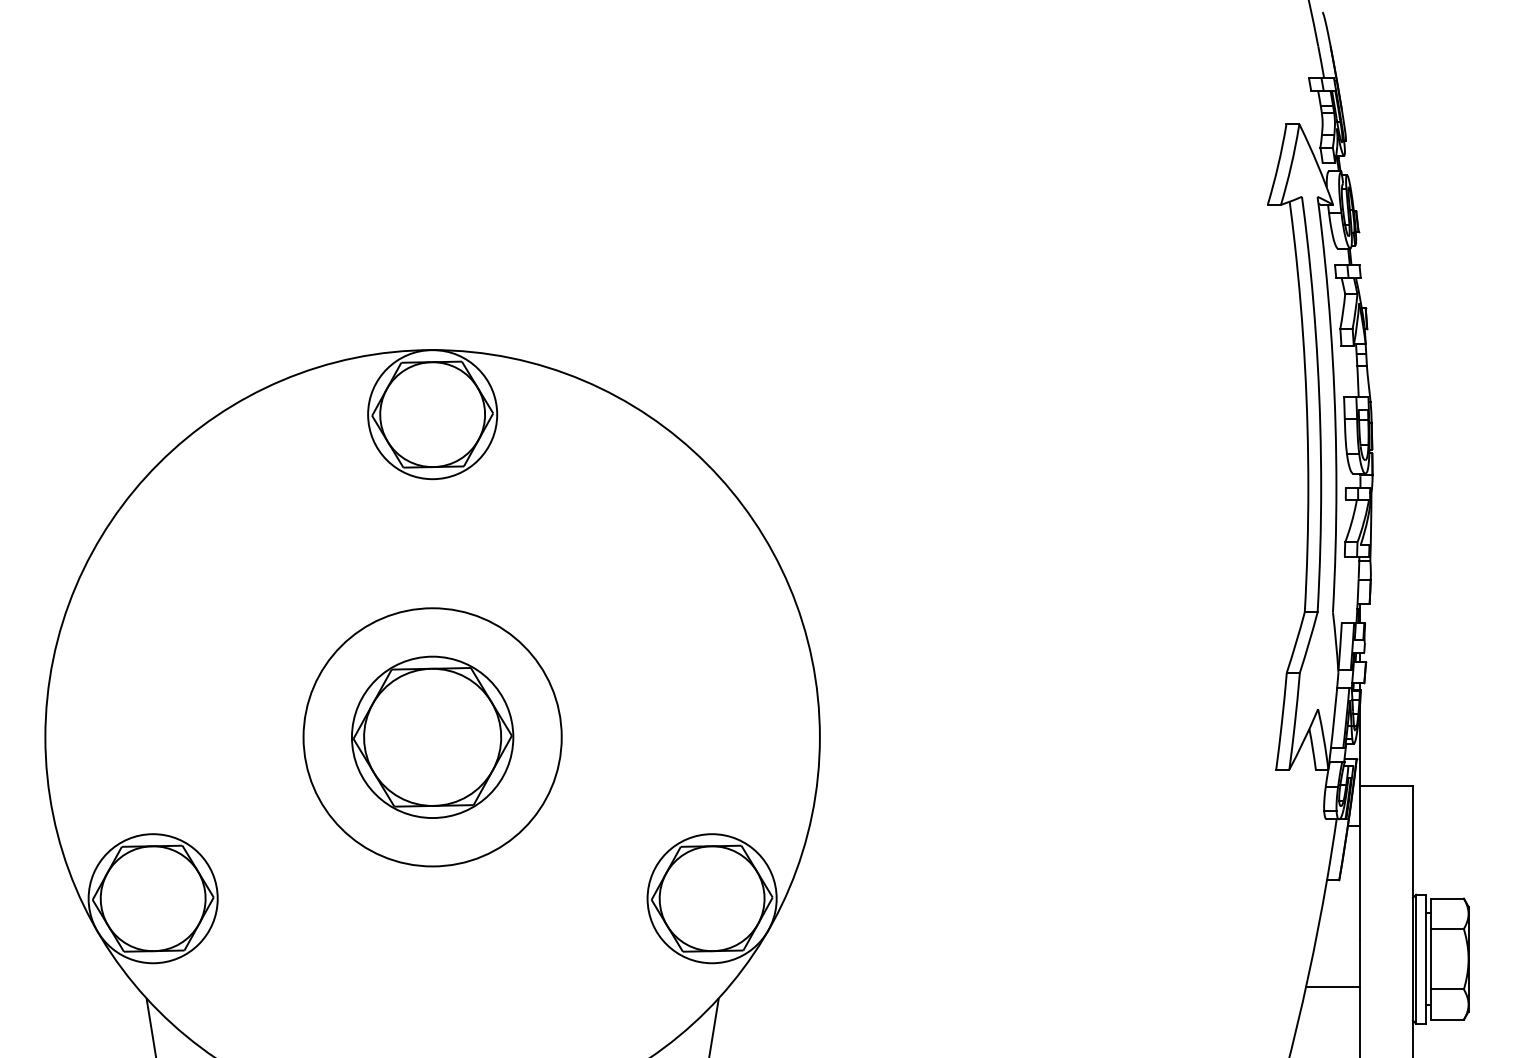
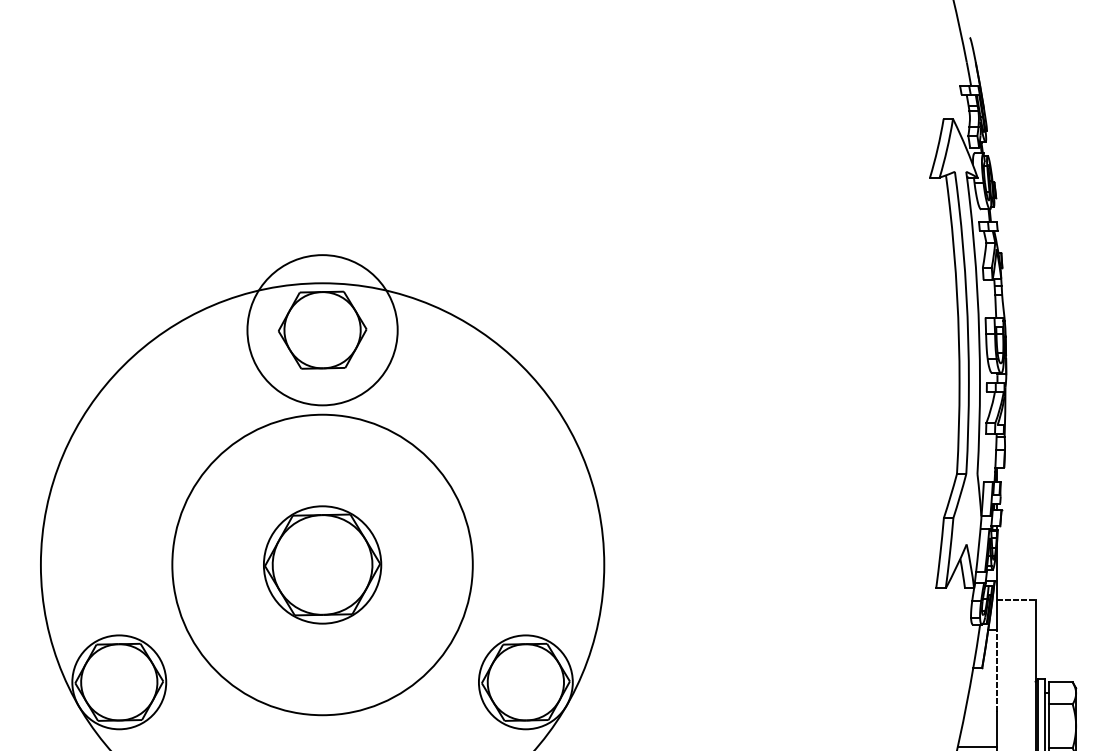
circle: (432, 414) -> (322, 330), size x1.6
circle: (432, 737) -> (322, 565), size x1.6
line: (1387, 785) -> (1017, 600), solid -> dashed
line: (1360, 881) -> (997, 669), solid -> dashed

